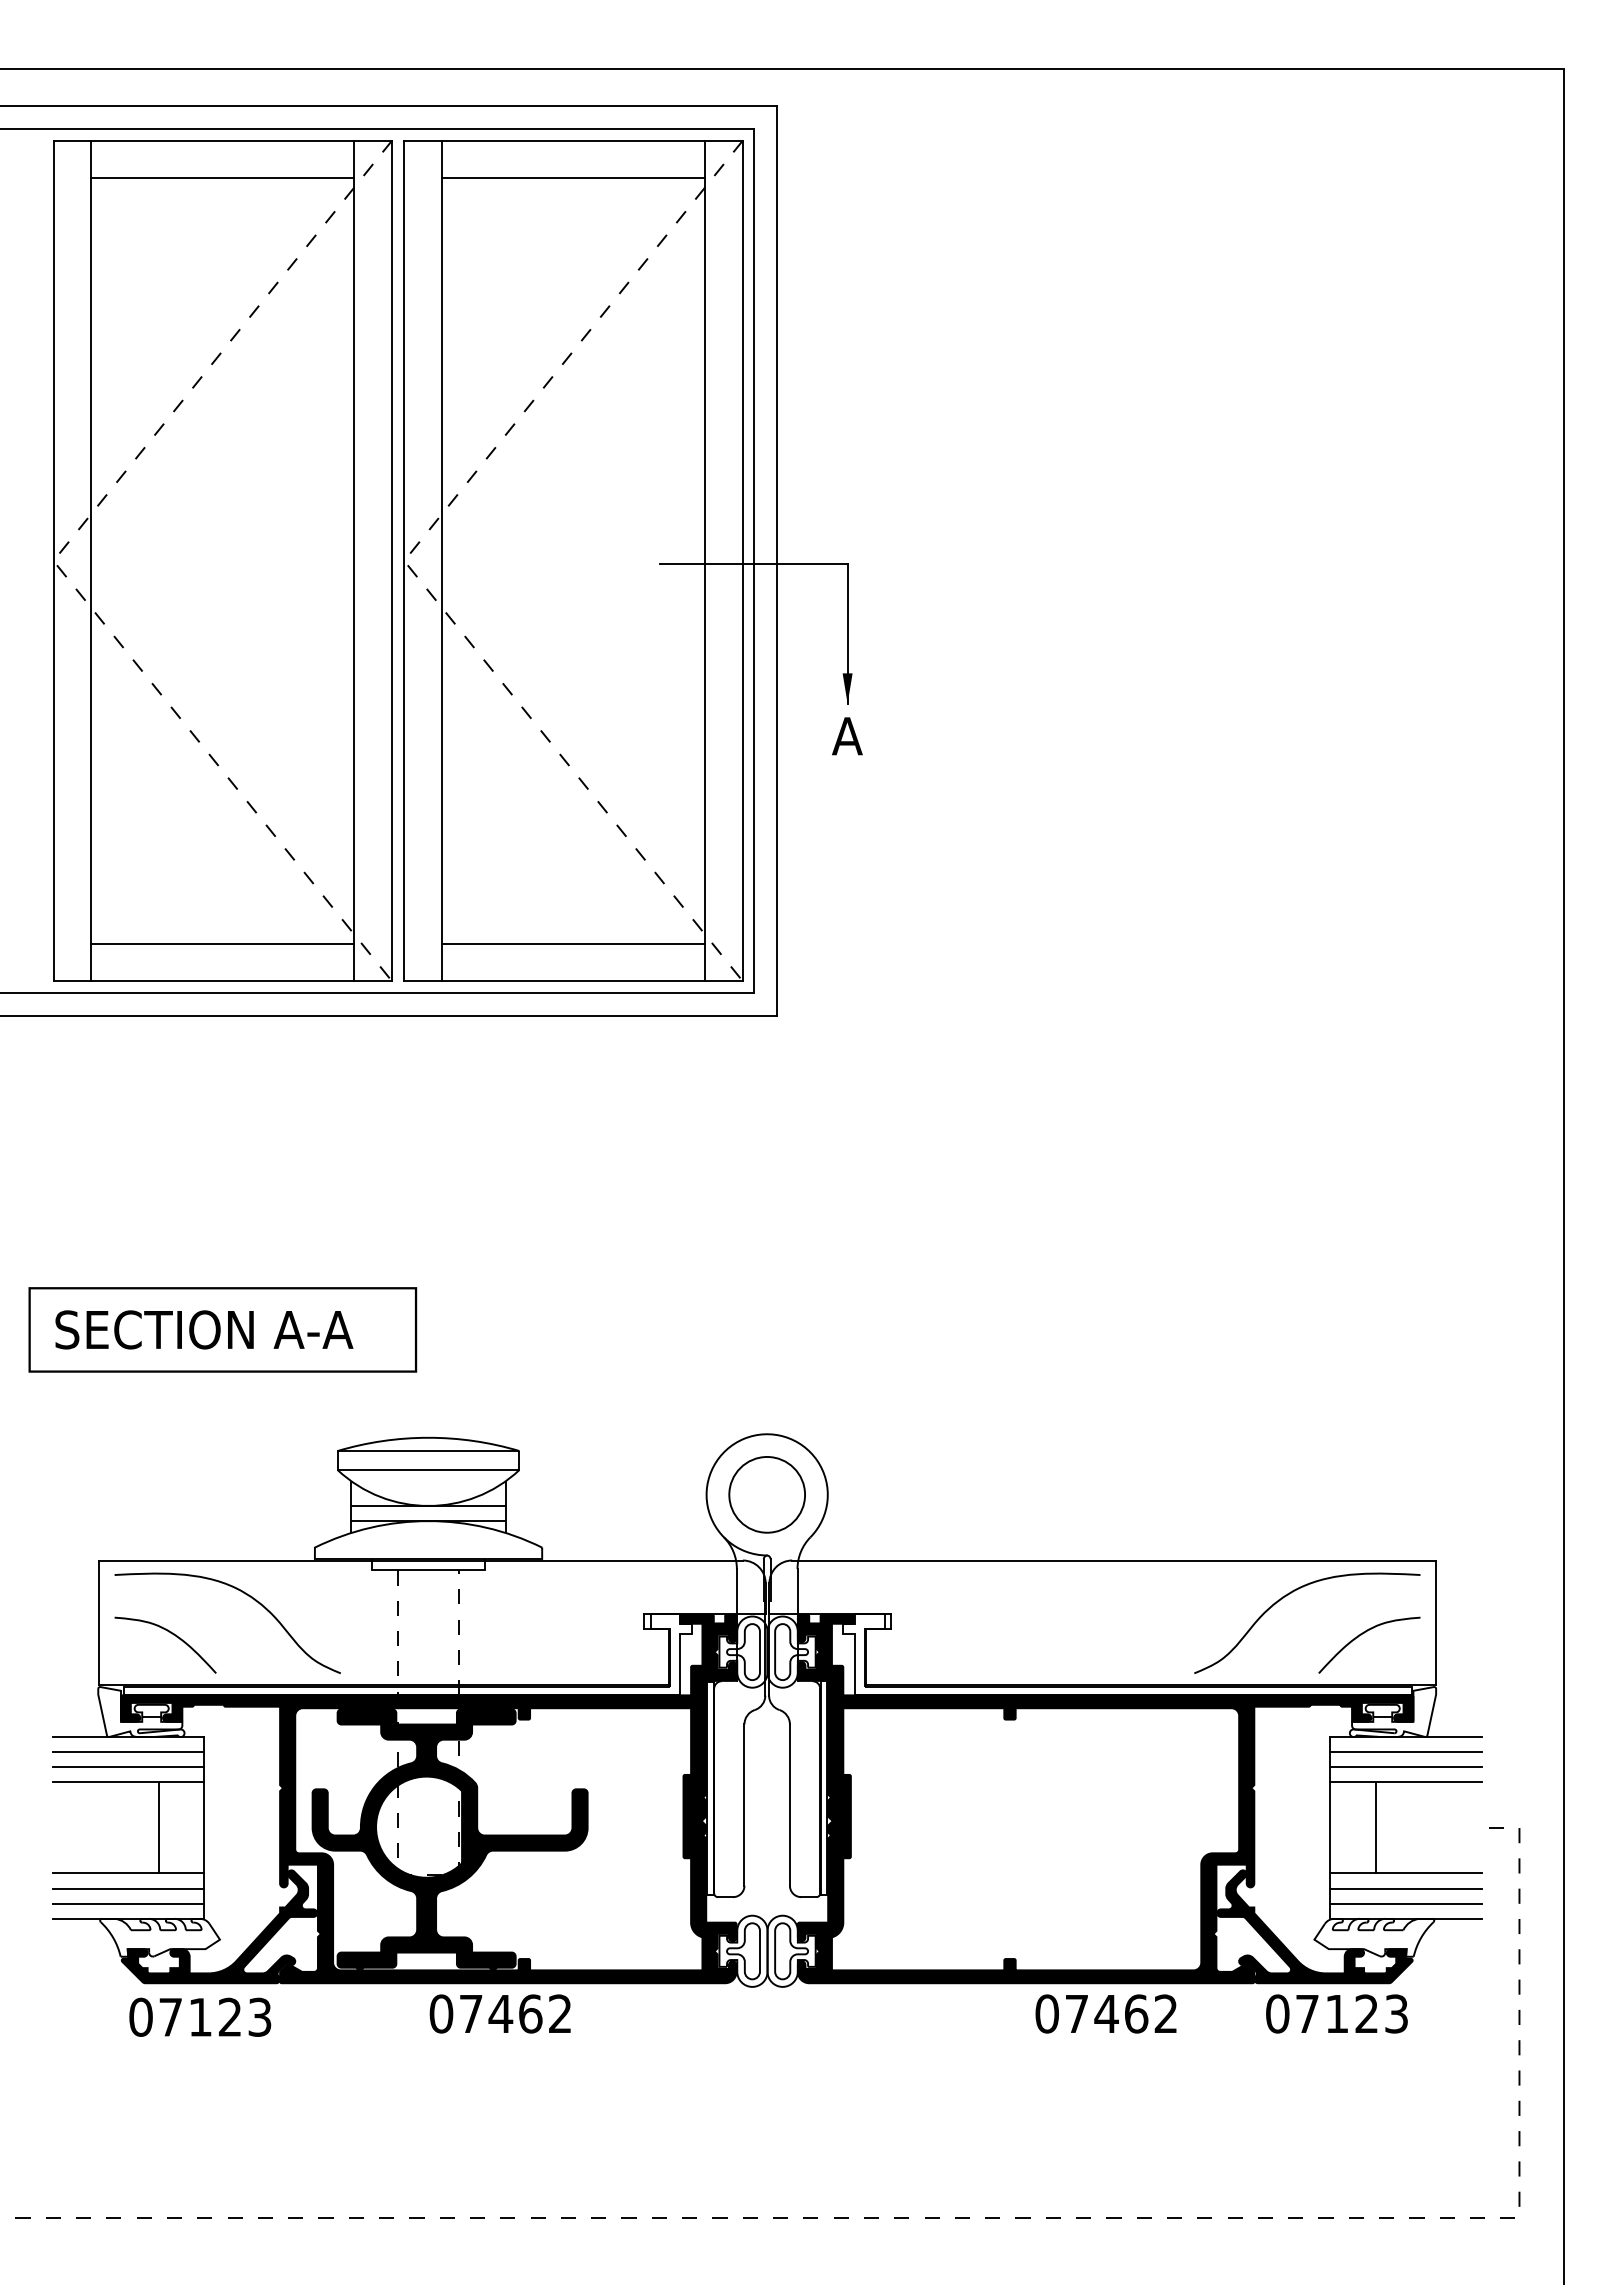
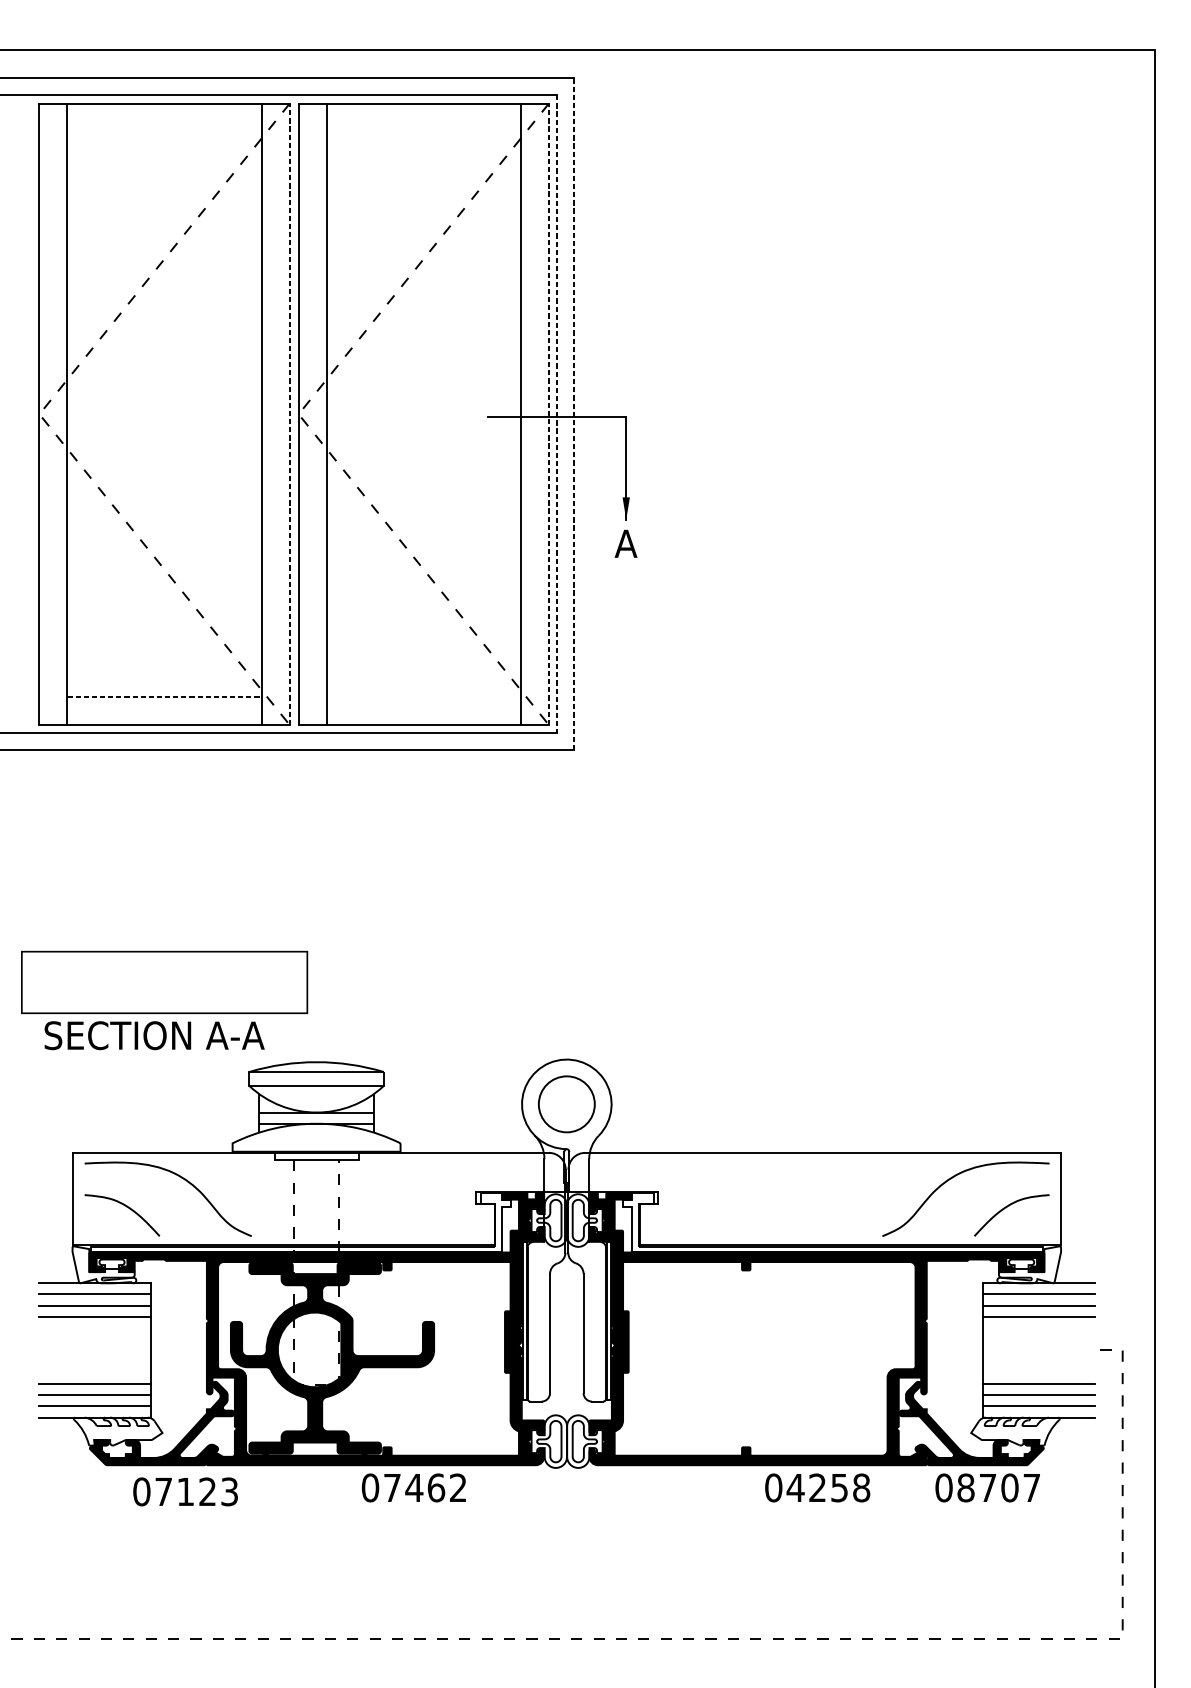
line: (222, 178) -> (164, 131), removed
line: (573, 178) -> (423, 131), removed
line: (392, 560) -> (289, 413), solid -> dashed
line: (742, 560) -> (548, 413), solid -> dashed
line: (754, 560) -> (557, 413), solid -> dashed
line: (777, 560) -> (574, 413), solid -> dashed
line: (223, 943) -> (165, 696), solid -> dashed
line: (573, 943) -> (423, 696), removed
text: (204, 1329) -> (154, 1035), moved
line: (158, 1827) -> (117, 1350), removed
line: (1375, 1827) -> (1016, 1350), removed
text: (499, 2013) -> (413, 1487), moved
text: (1120, 2013) -> (827, 1487), 07462 -> 04258
text: (1351, 2013) -> (998, 1487), 07123 -> 08707
text: (200, 2016) -> (185, 1491), moved

